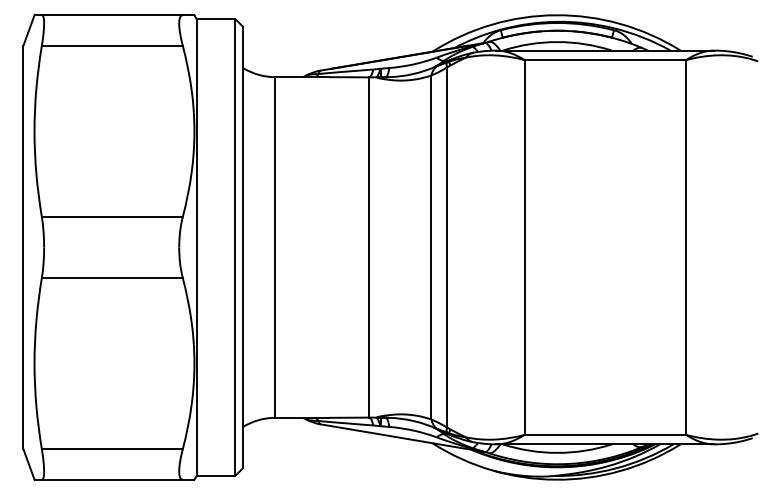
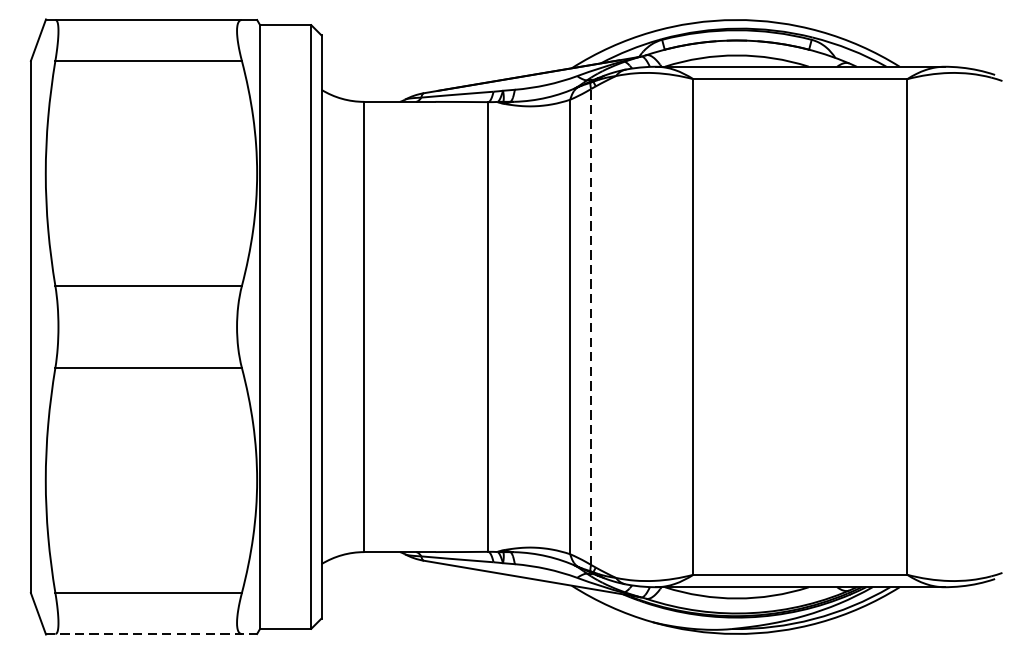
line: (447, 247) -> (591, 327), solid -> dashed
line: (114, 479) -> (151, 633), solid -> dashed

